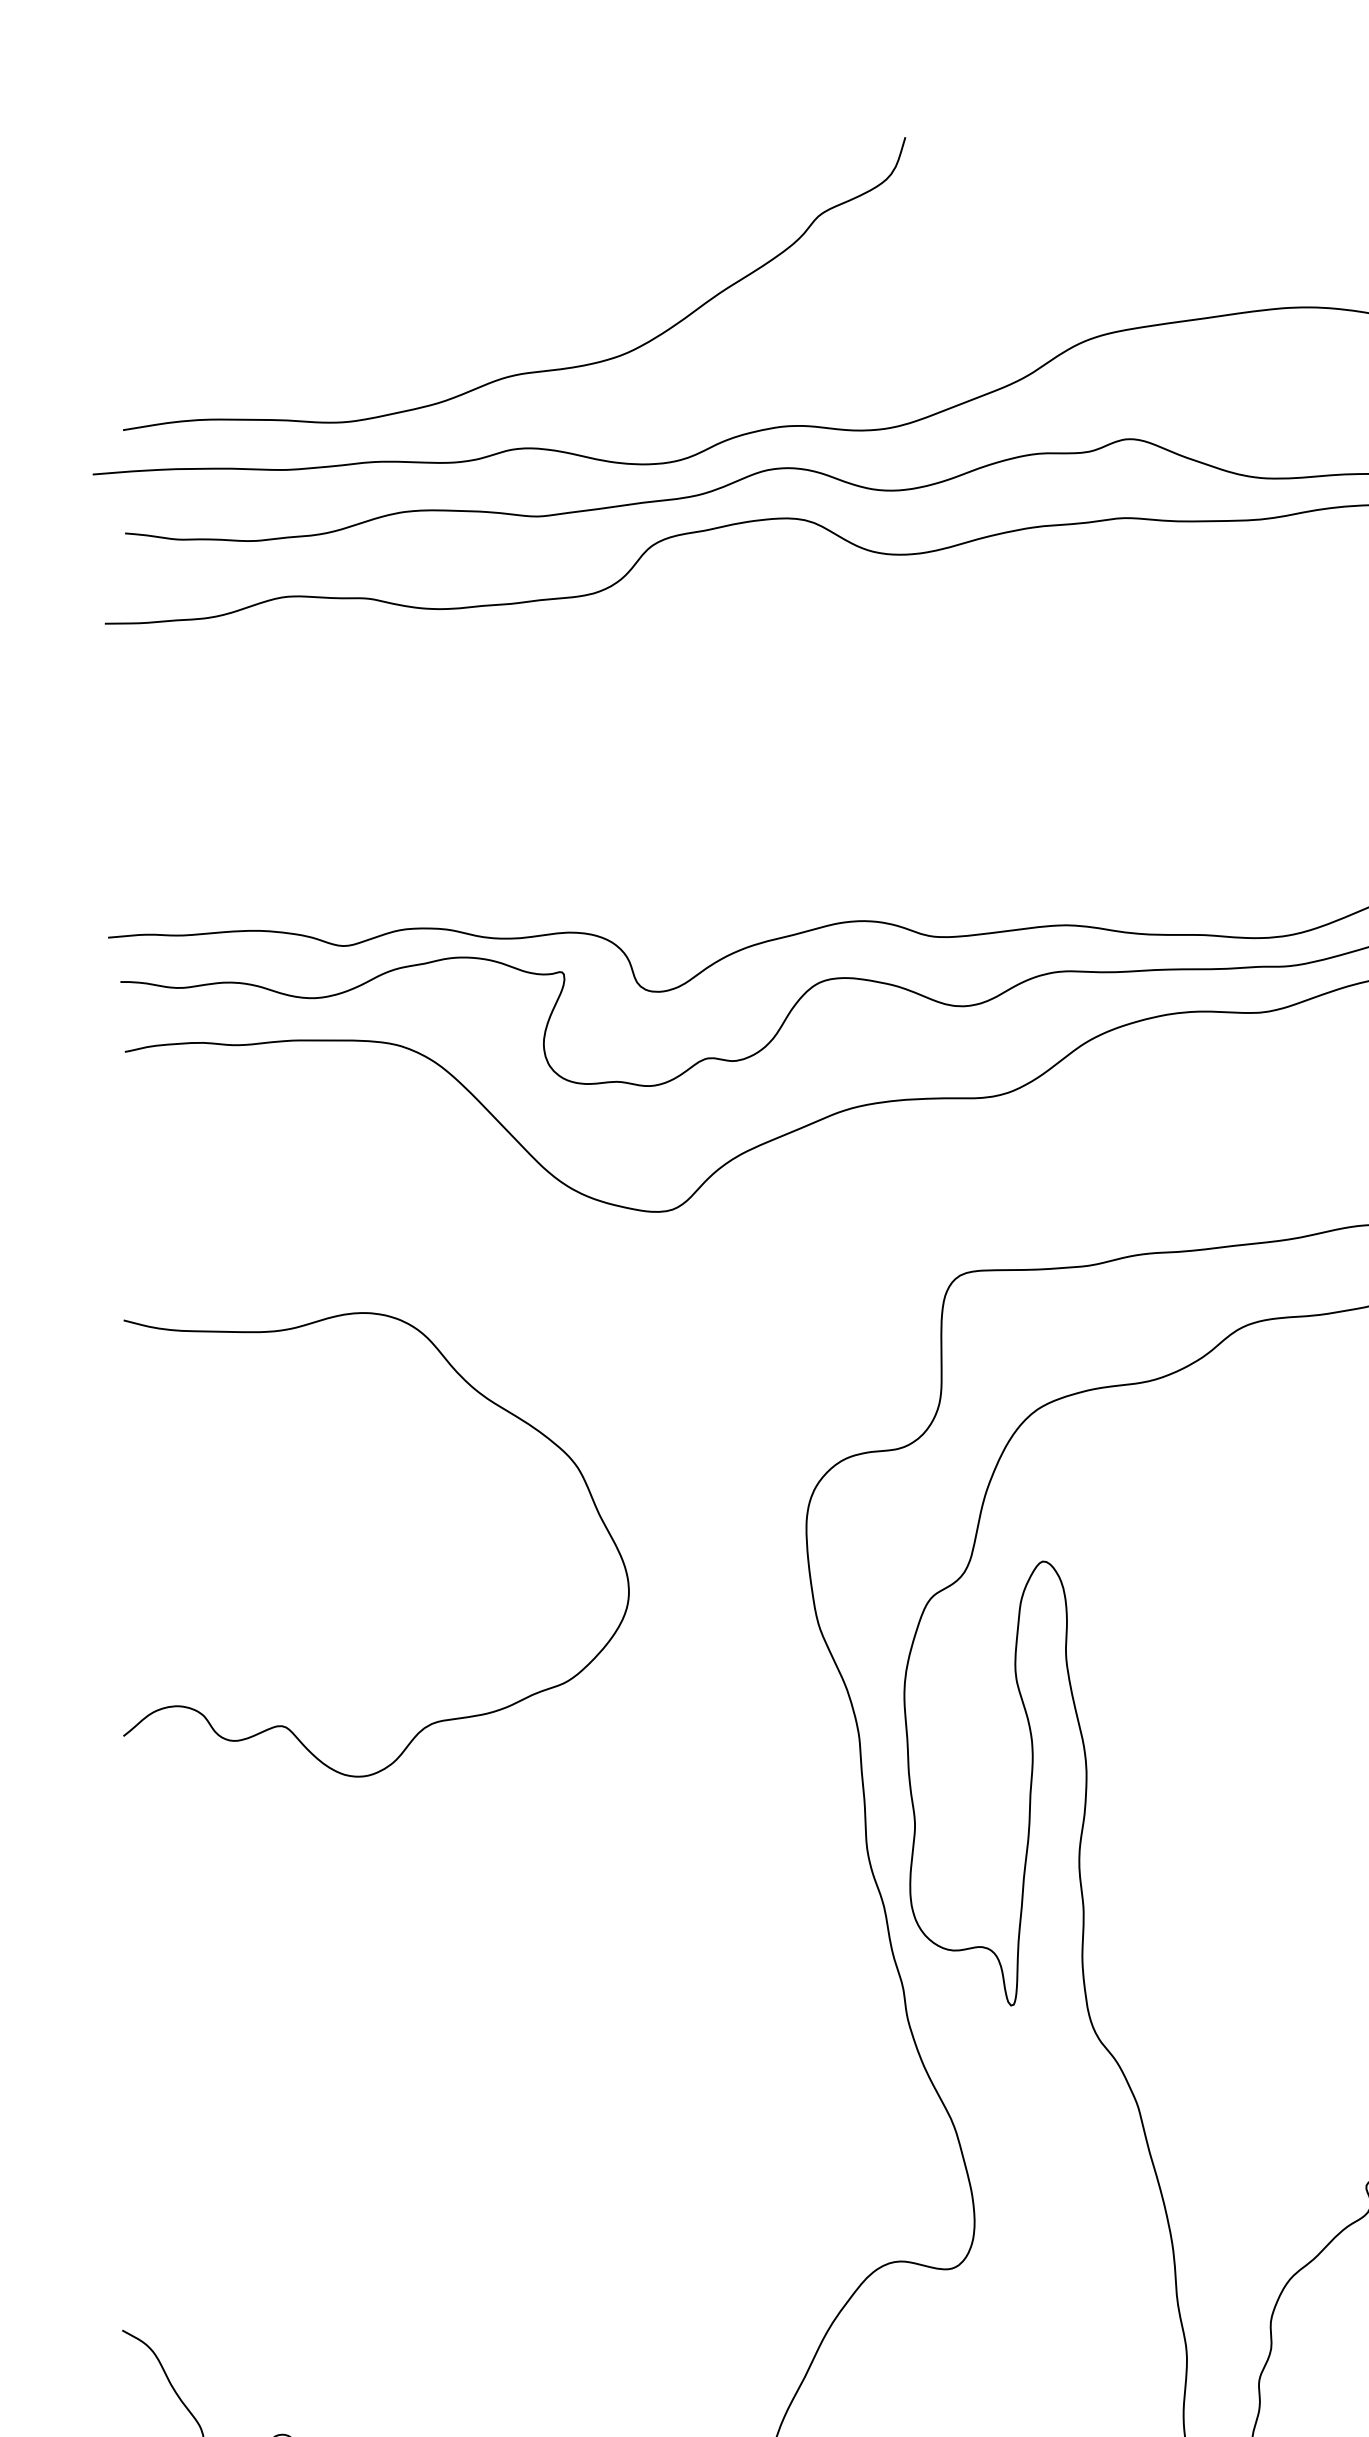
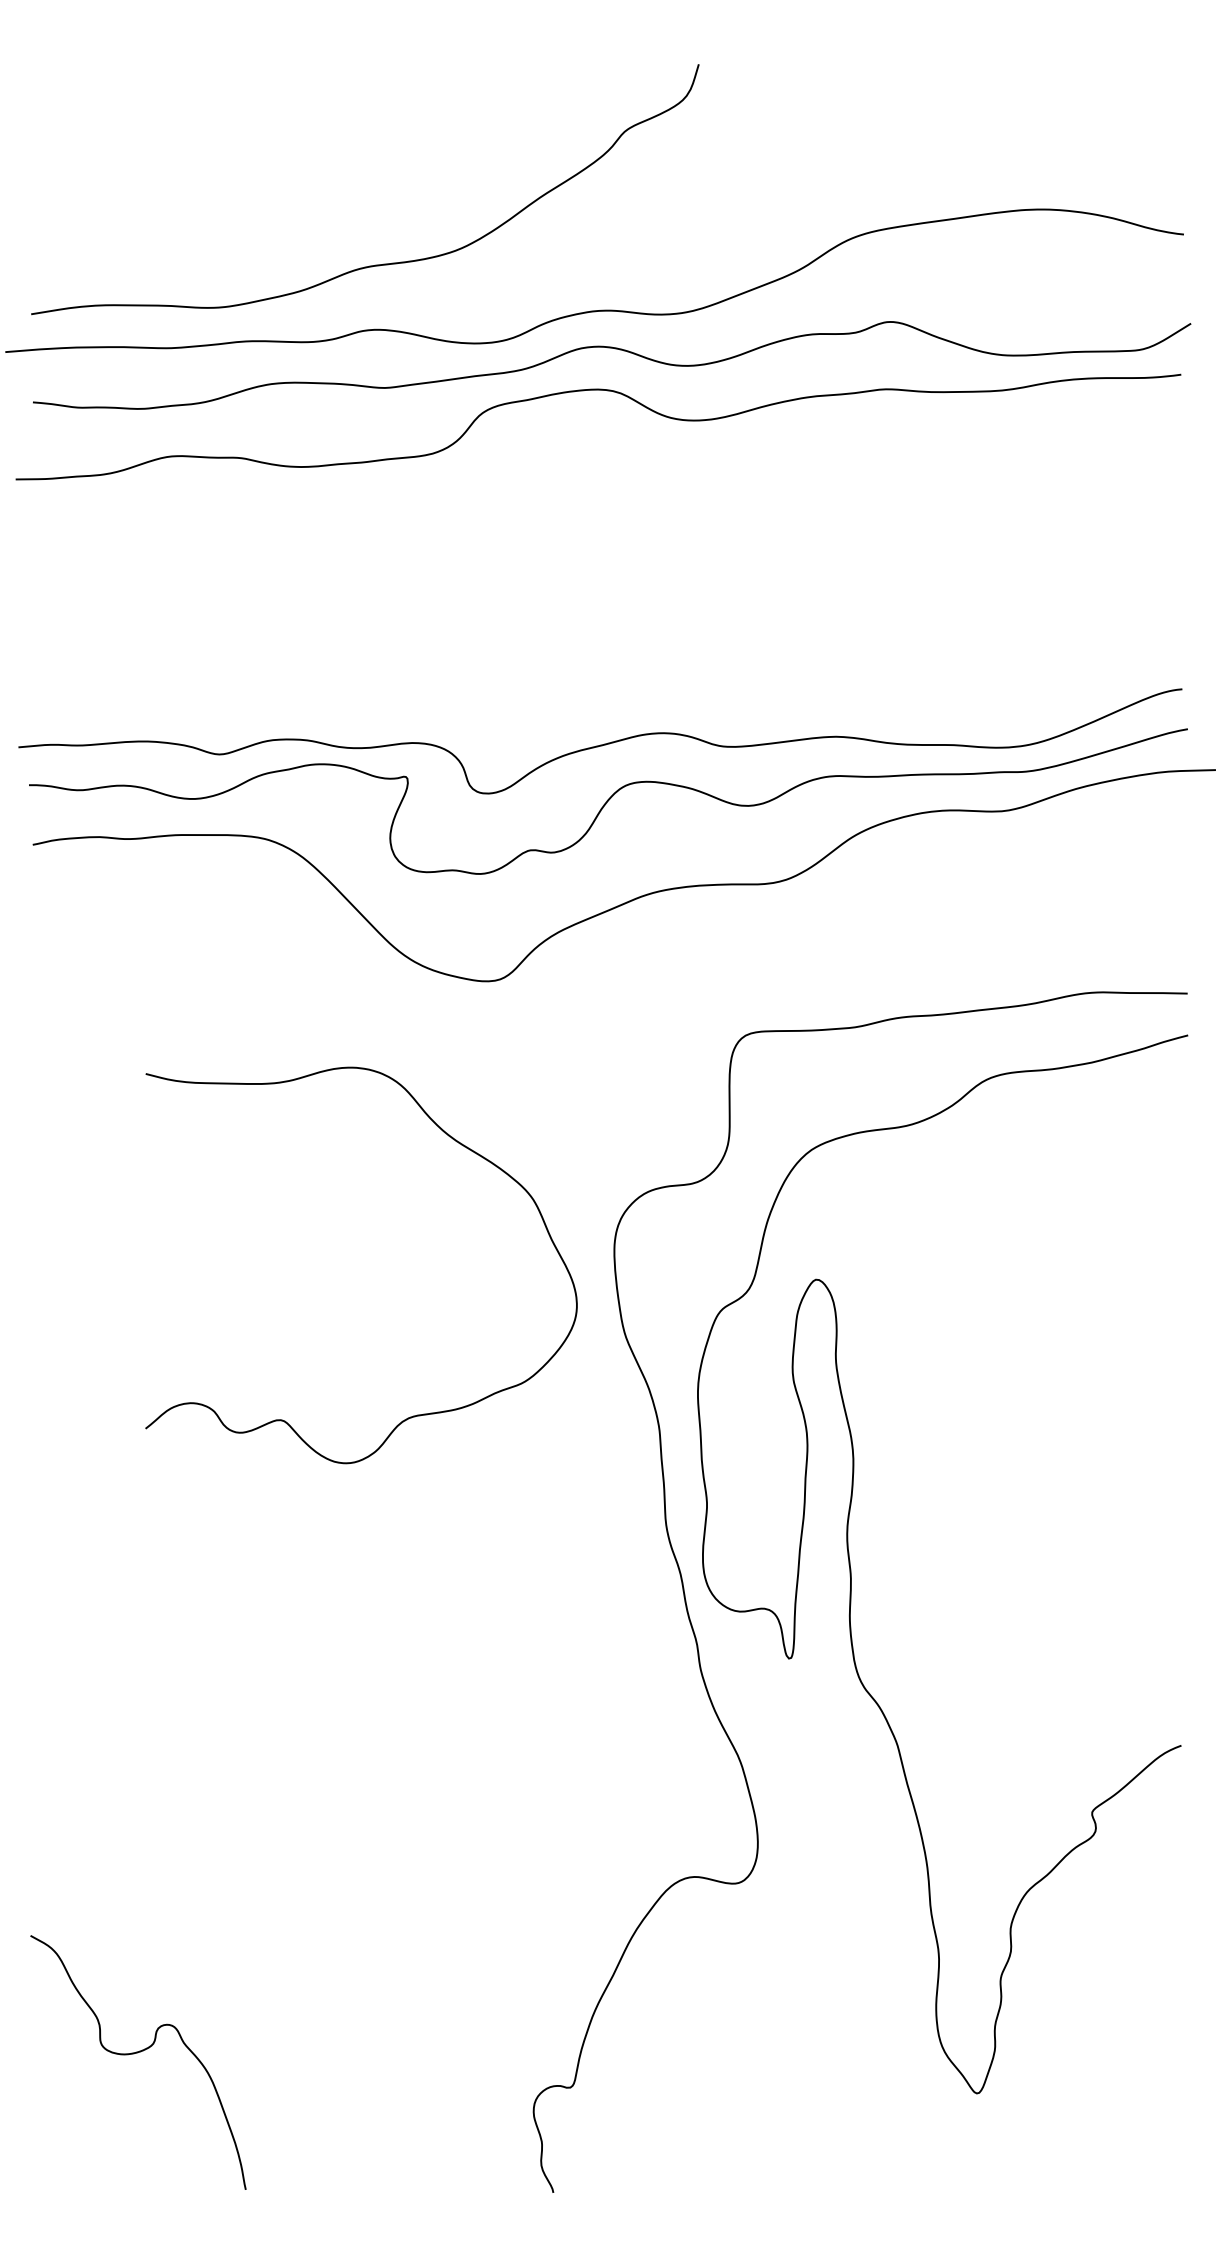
curve: (487, 1400) -> (456, 1142), moved

